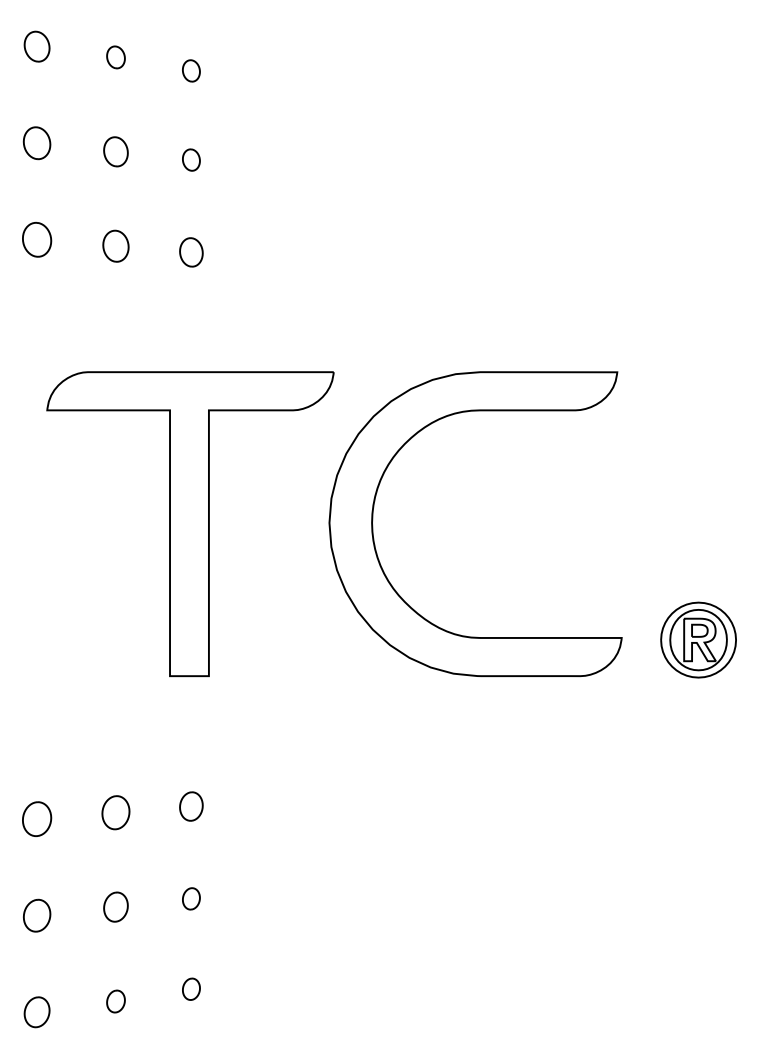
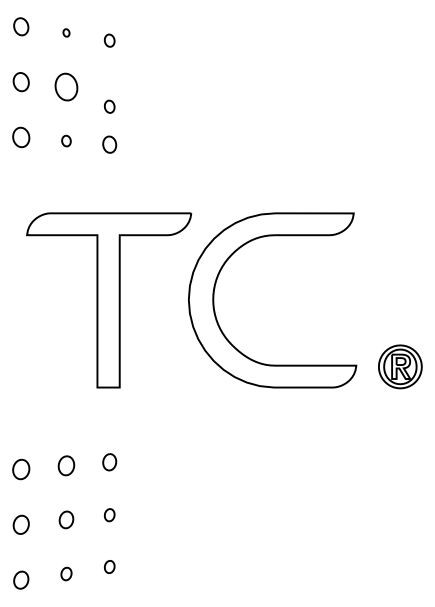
part: (116, 56) -> (66, 32), size x0.6
part: (116, 150) -> (66, 86), size x1.6
part: (191, 159) -> (109, 106), moved
part: (116, 245) -> (66, 140), size x0.6

